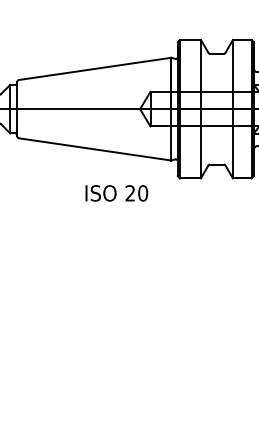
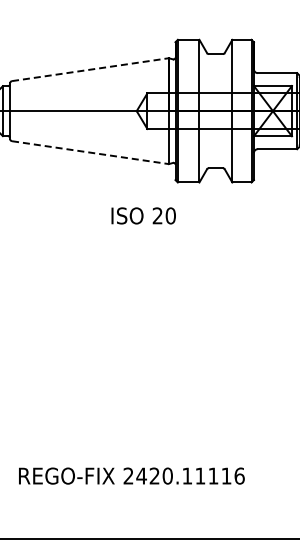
line: (95, 68) -> (90, 69), solid -> dashed
line: (95, 149) -> (90, 152), solid -> dashed
text: (116, 192) -> (143, 215), moved

